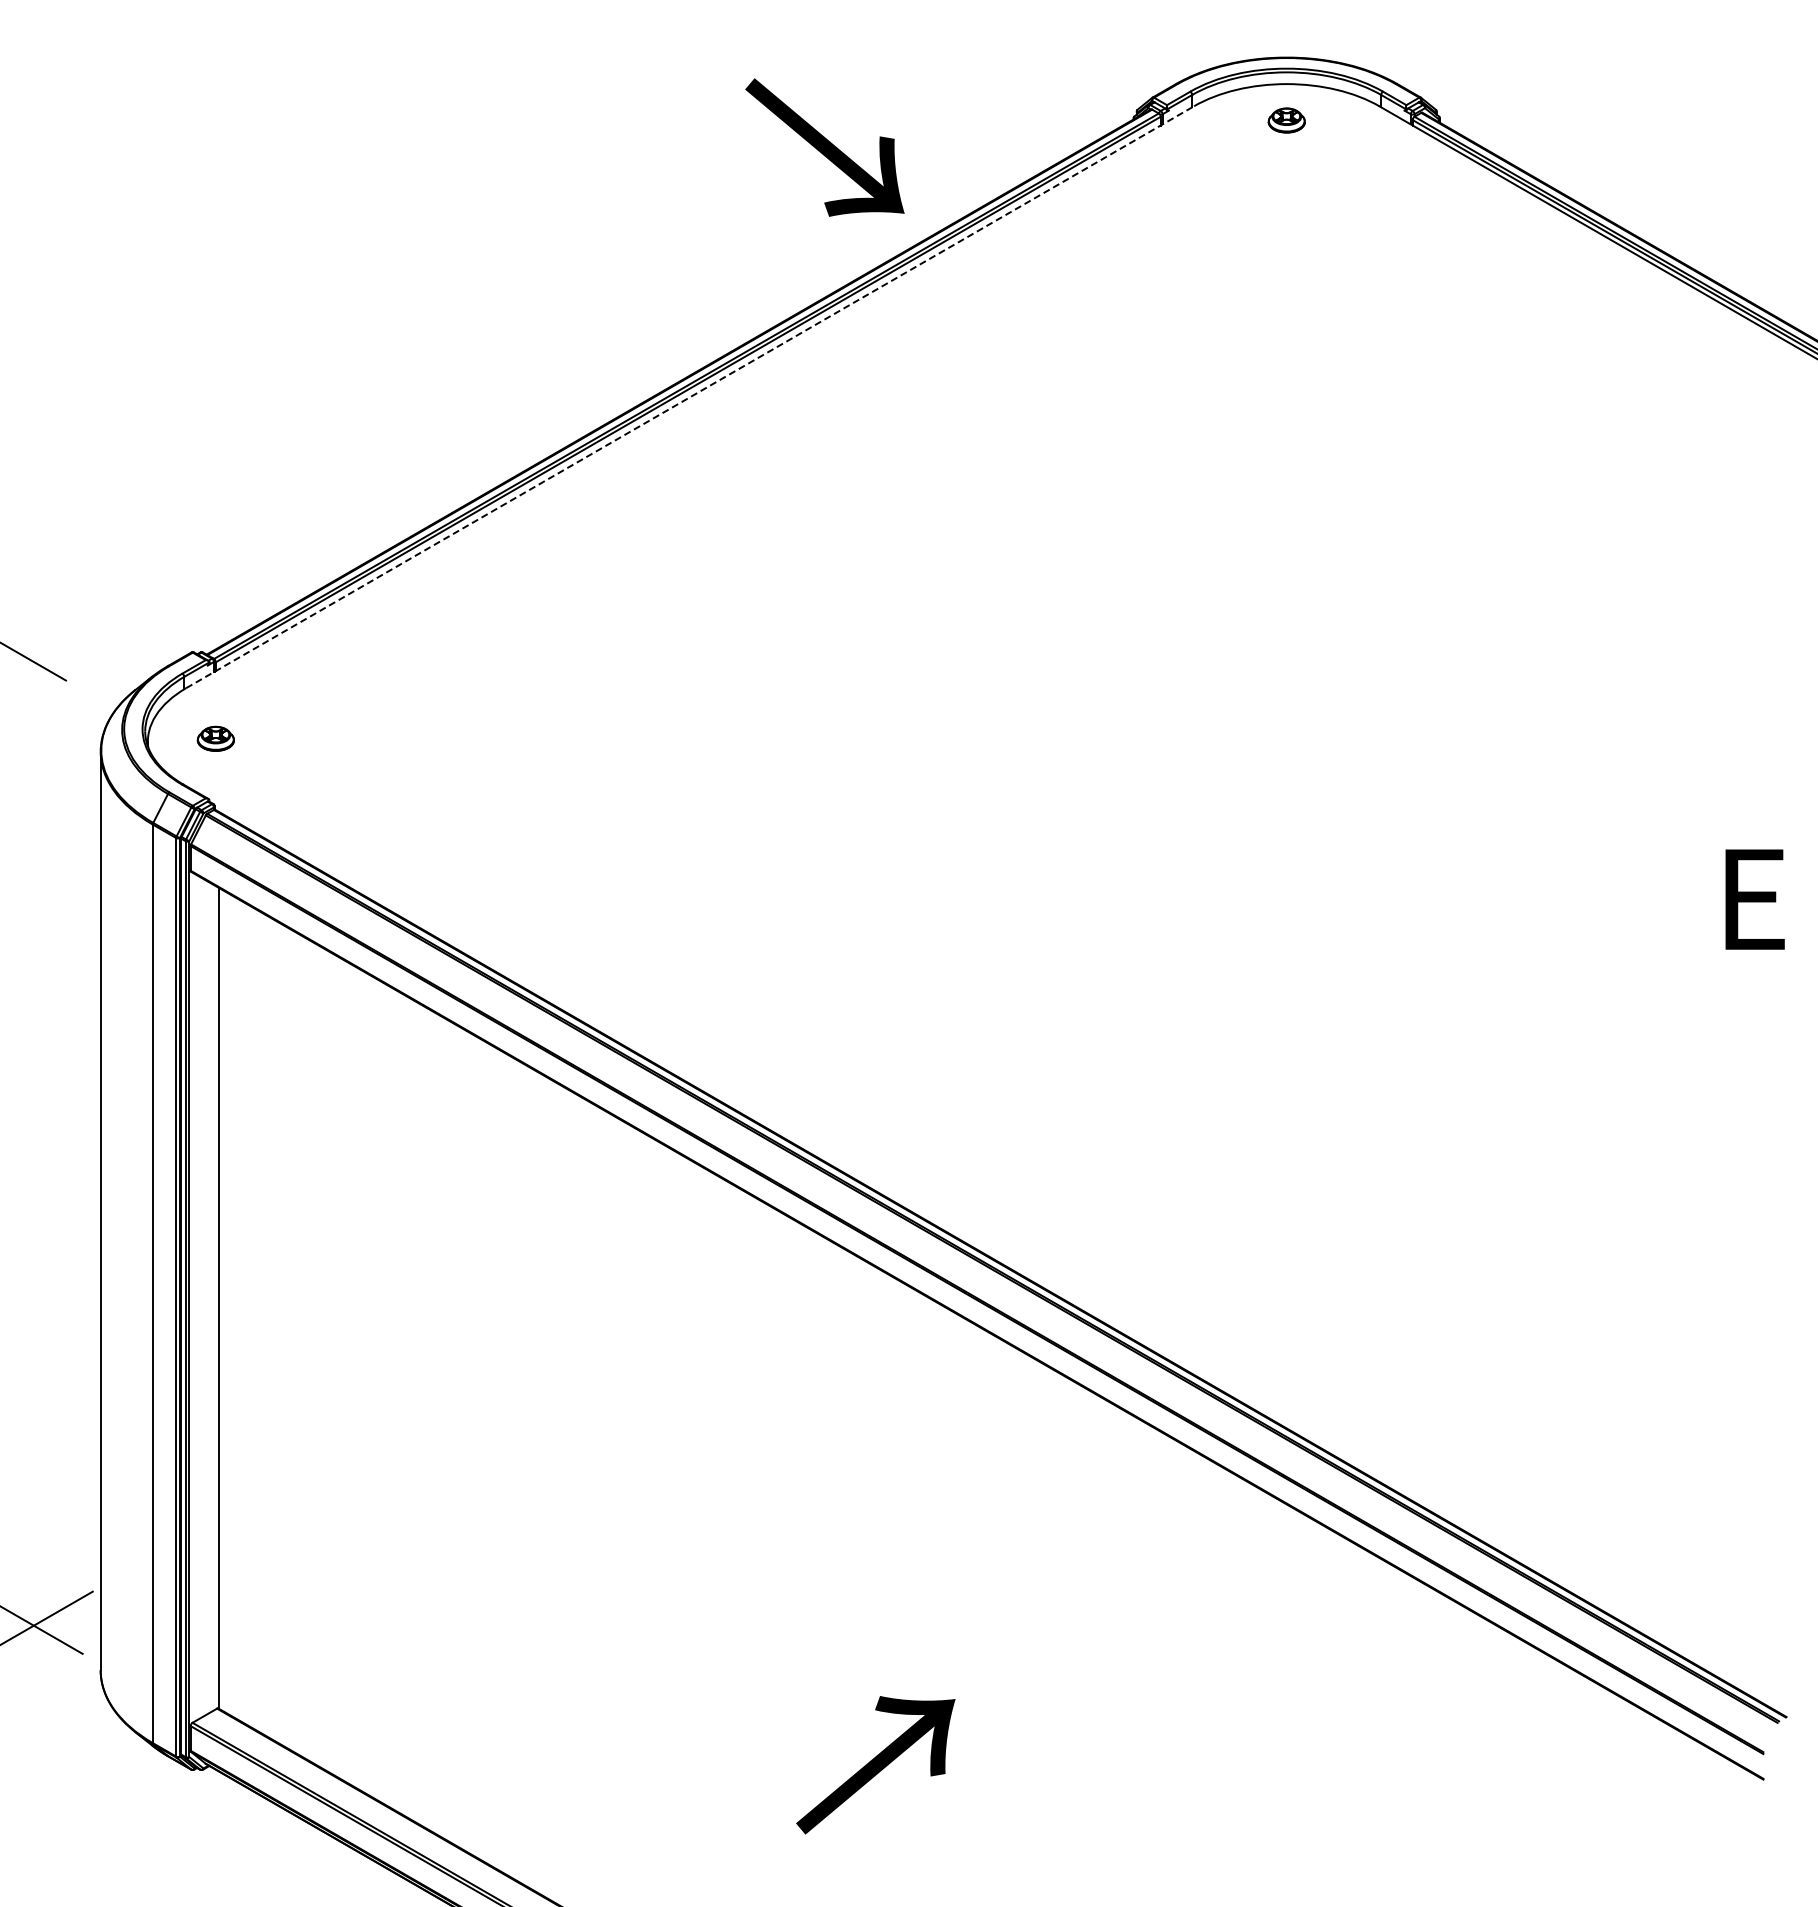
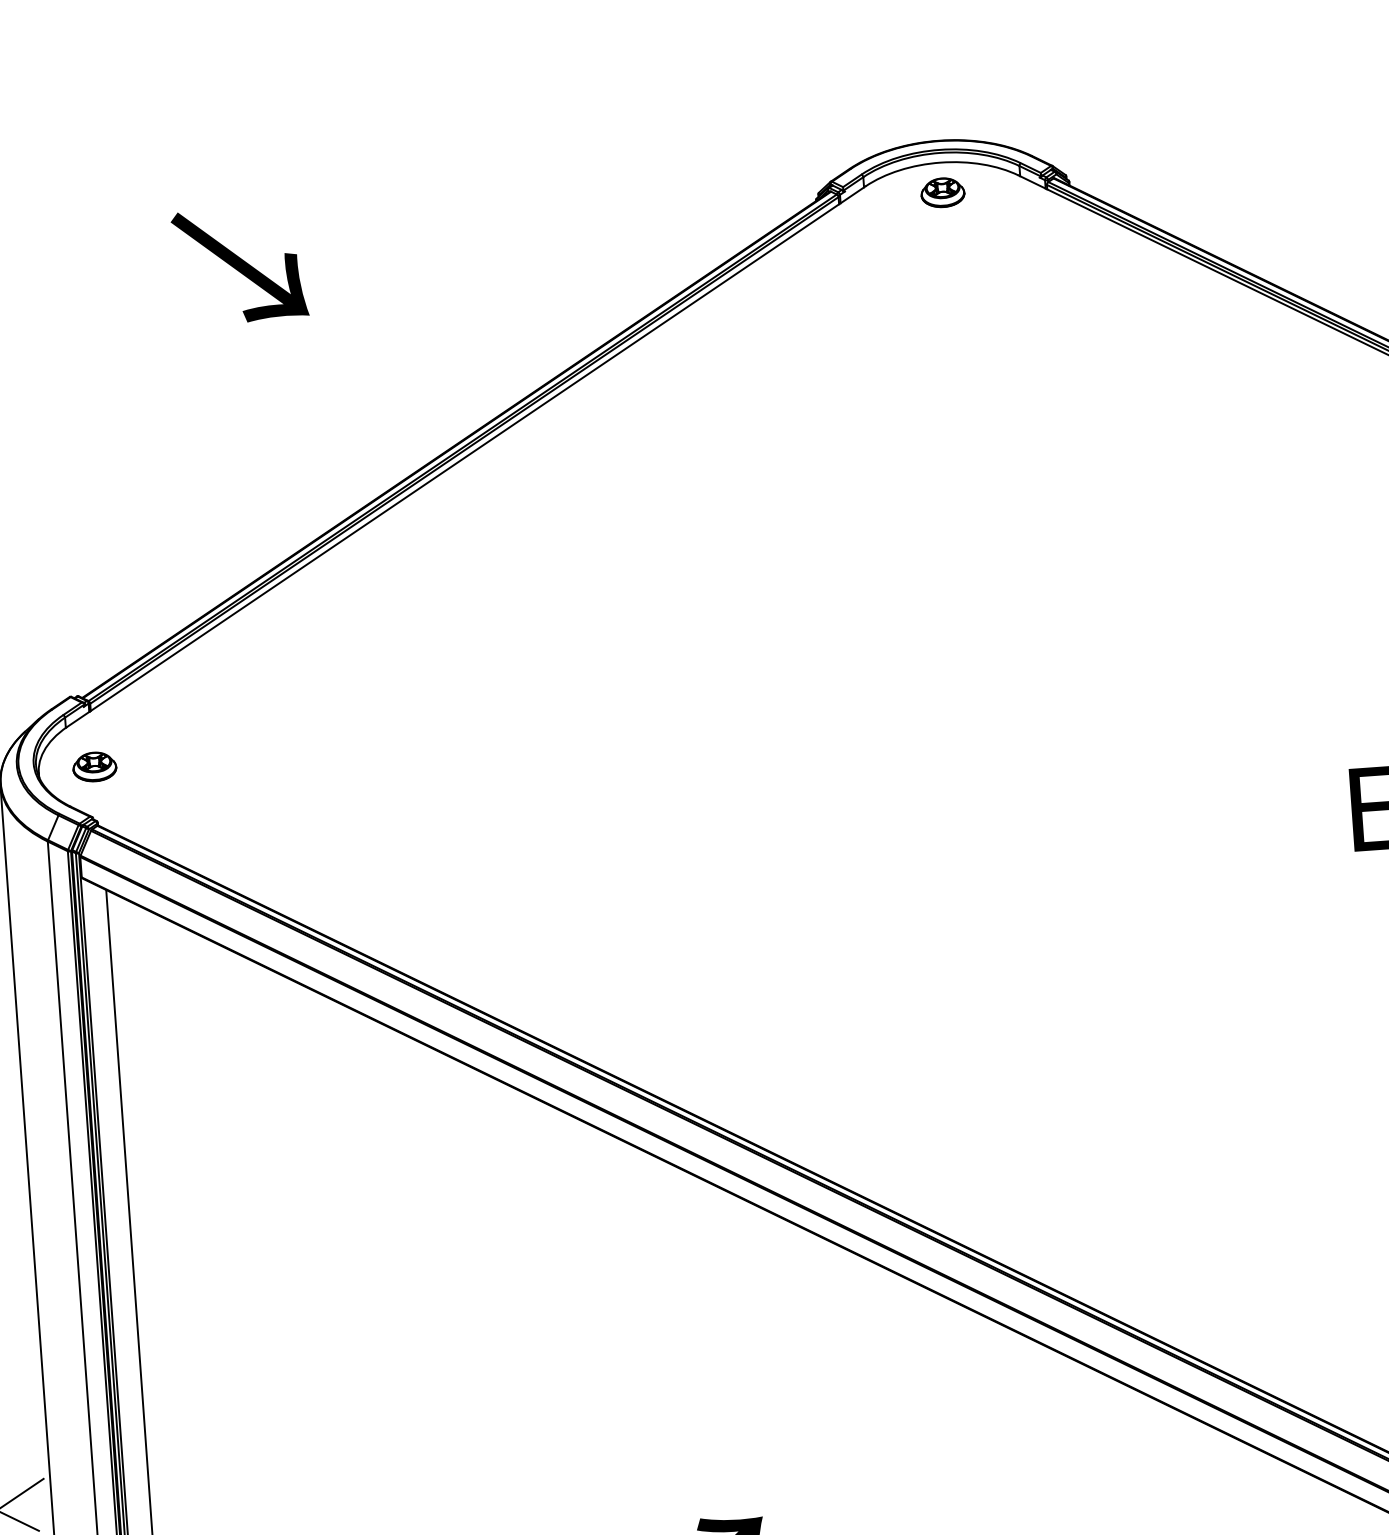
part: (1286, 120) -> (942, 192), size x1.43
text: (824, 147) -> (239, 265), moved
line: (690, 397) -> (466, 456), dashed -> solid
part: (215, 738) -> (94, 766), size x1.43

